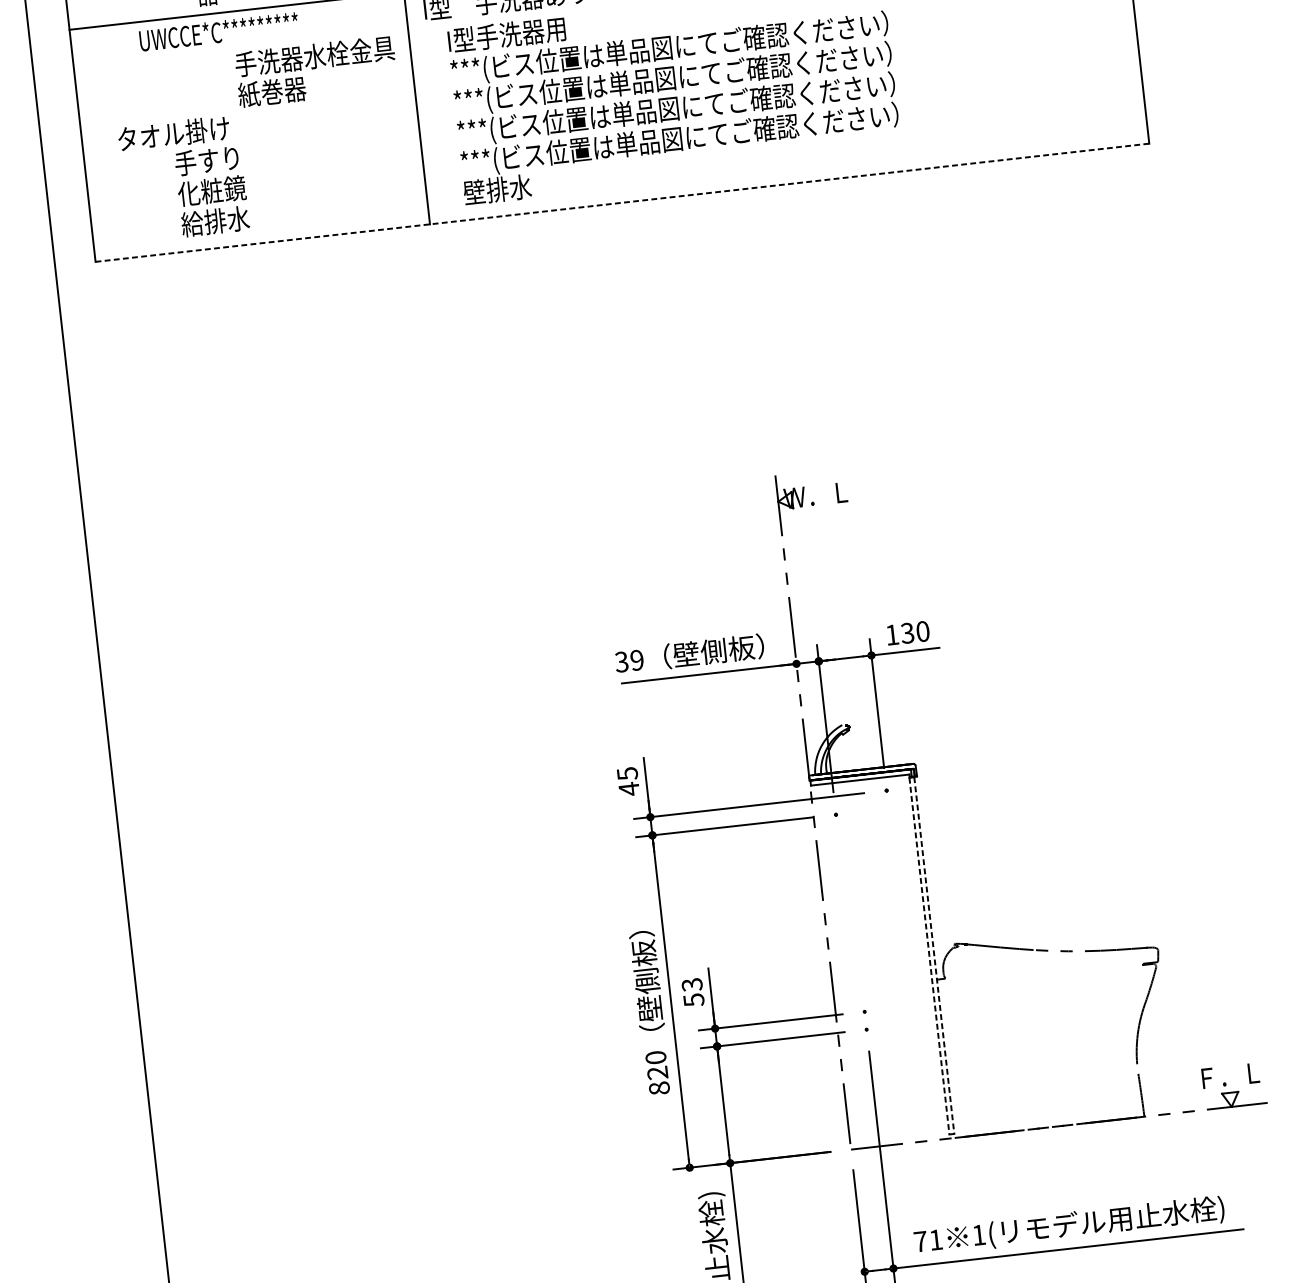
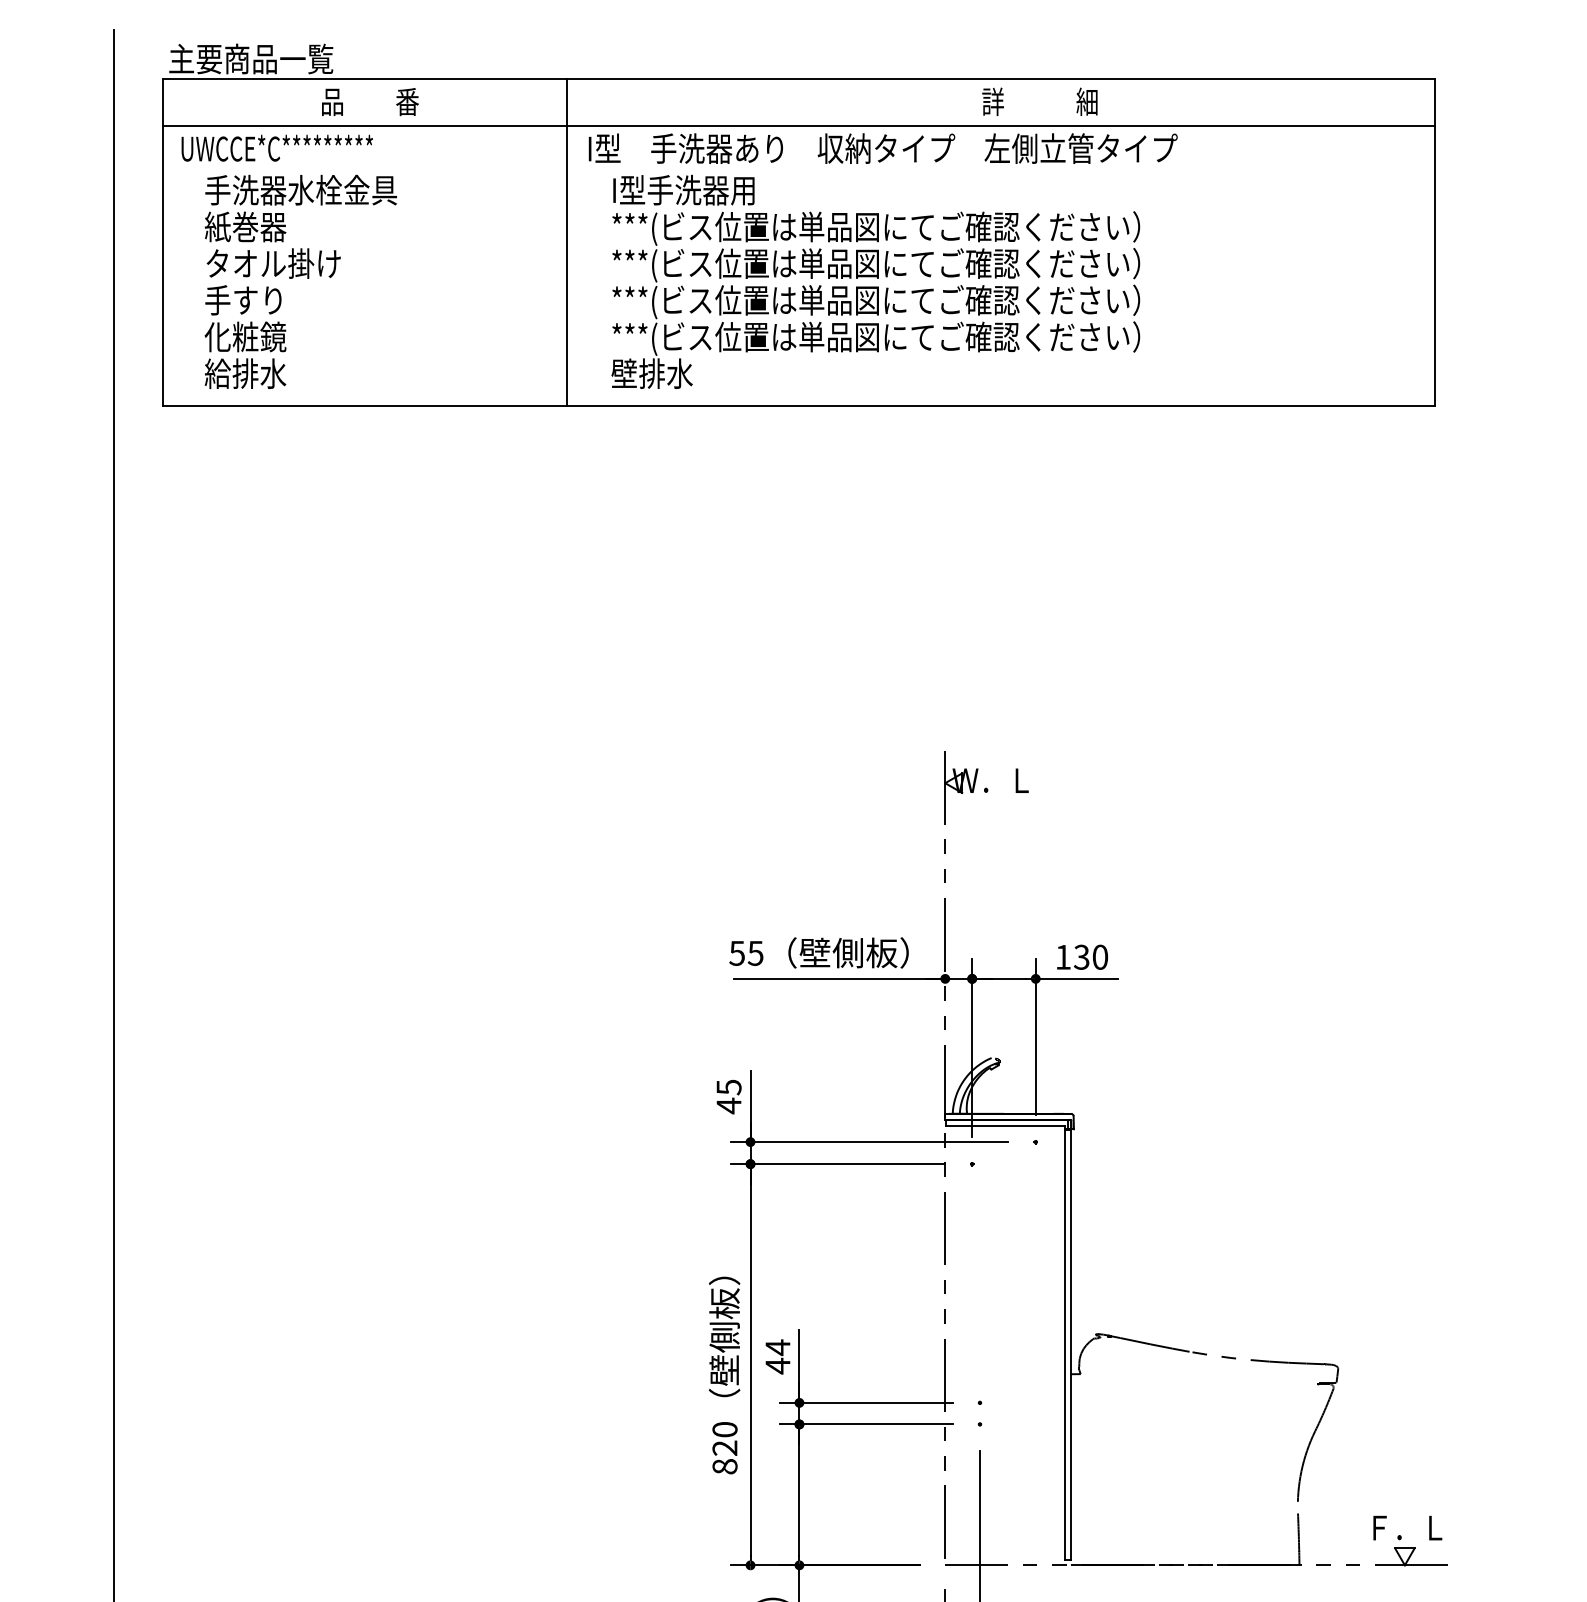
text: (218, 31) -> (276, 147), moved
text: (315, 71) -> (300, 208), moved
text: (211, 190) -> (245, 336), moved
line: (622, 202) -> (799, 405), dashed -> solid
text: (629, 660) -> (746, 952), 39 -> 55
line: (934, 955) -> (1070, 1345), dashed -> solid
line: (929, 956) -> (1064, 1345), dashed -> solid
text: (692, 992) -> (777, 1356), 53 -> 44

